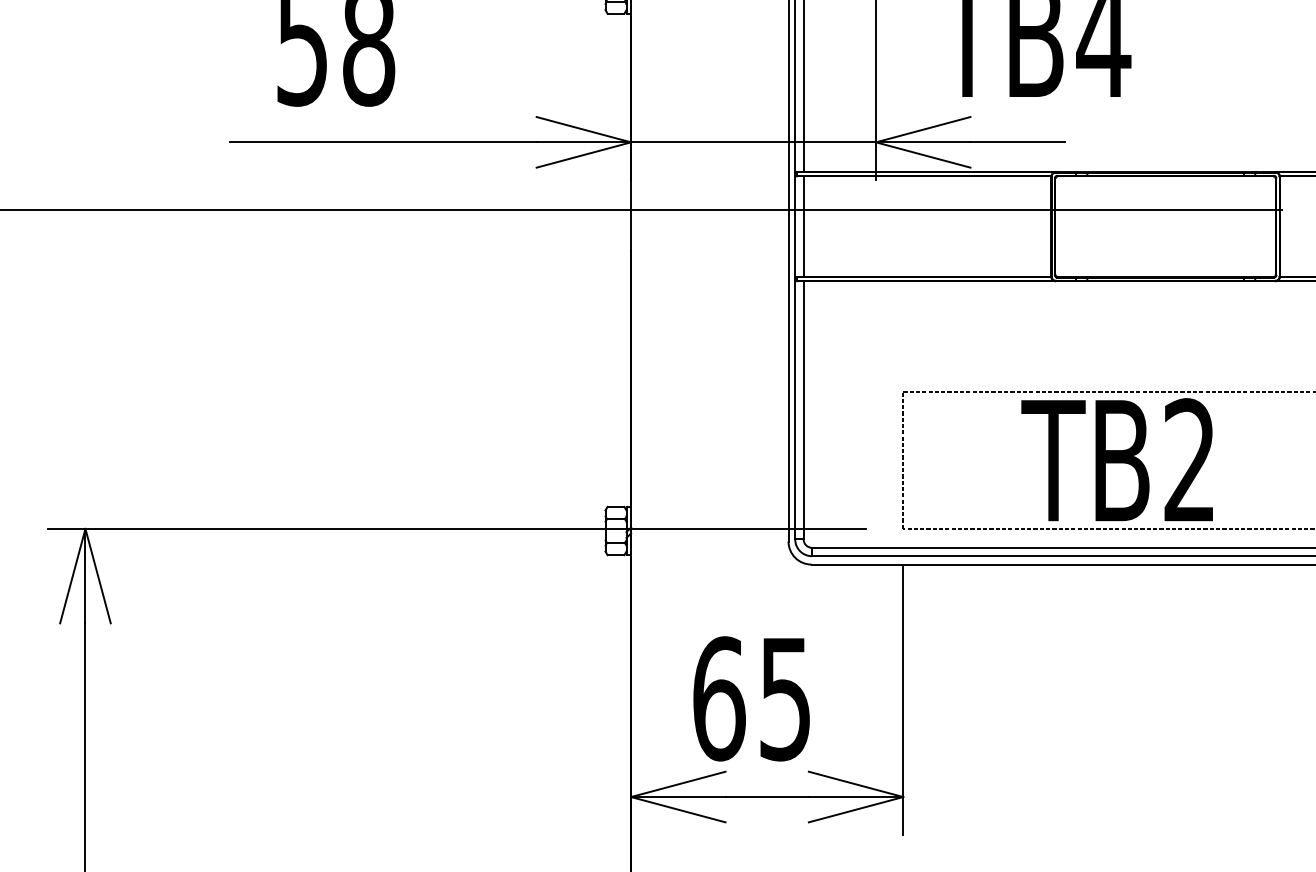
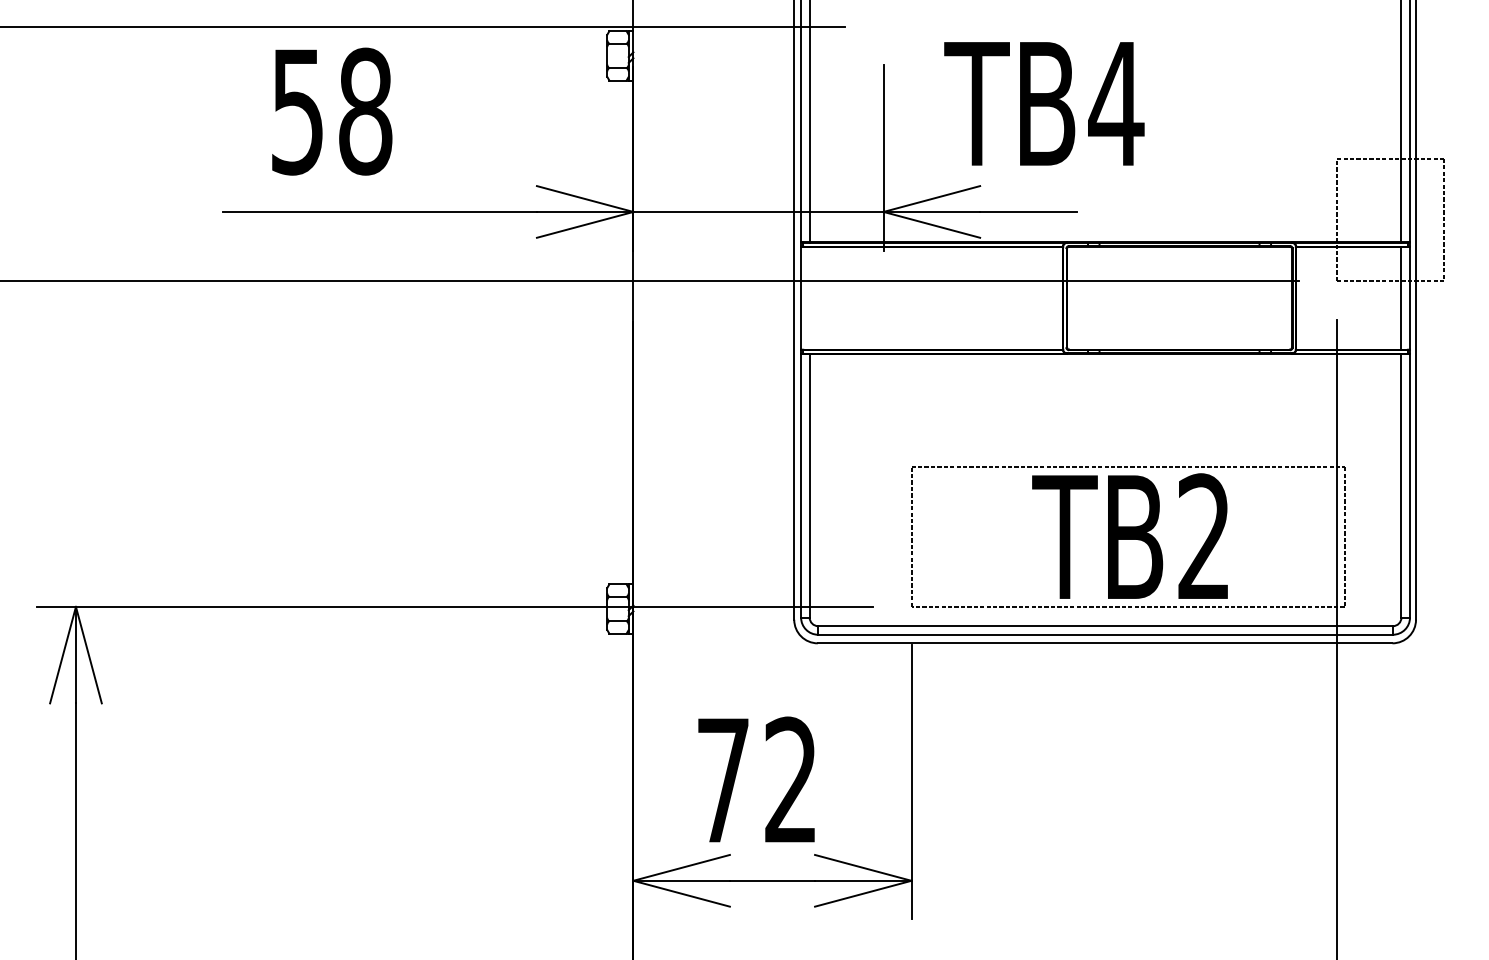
line: (803, 226) -> (809, 297), removed
text: (751, 698) -> (756, 780), 65 -> 72

